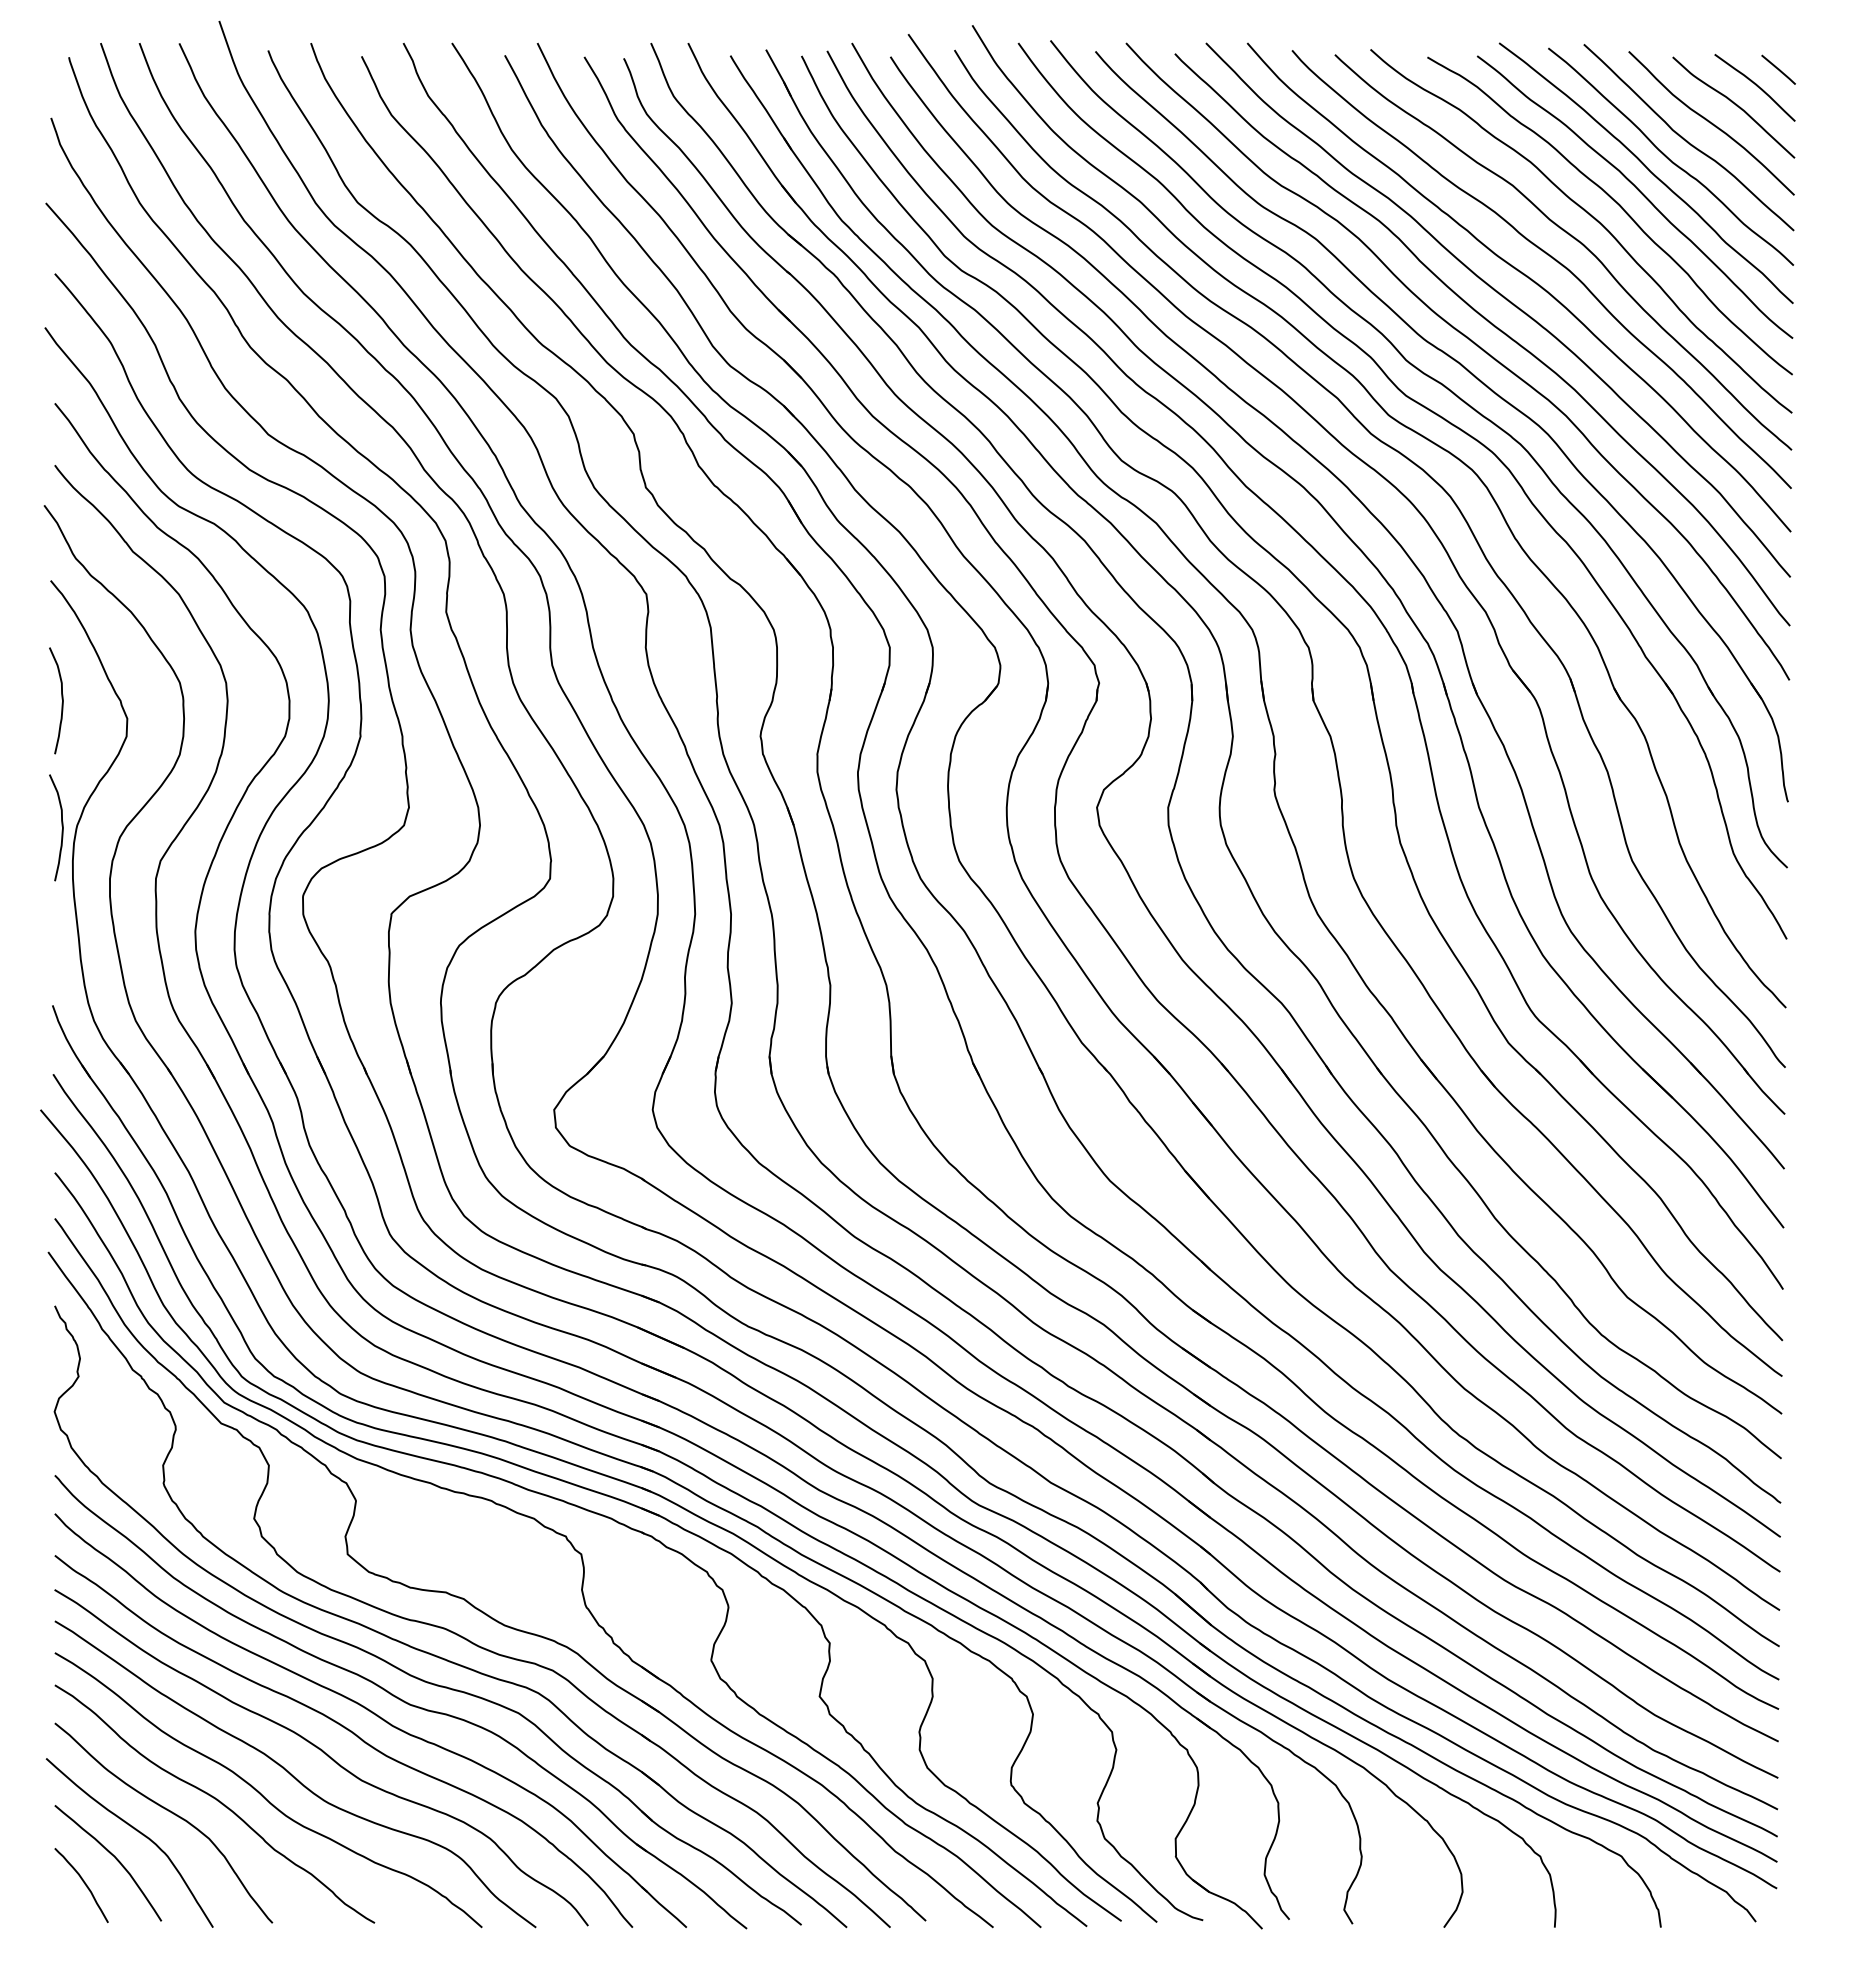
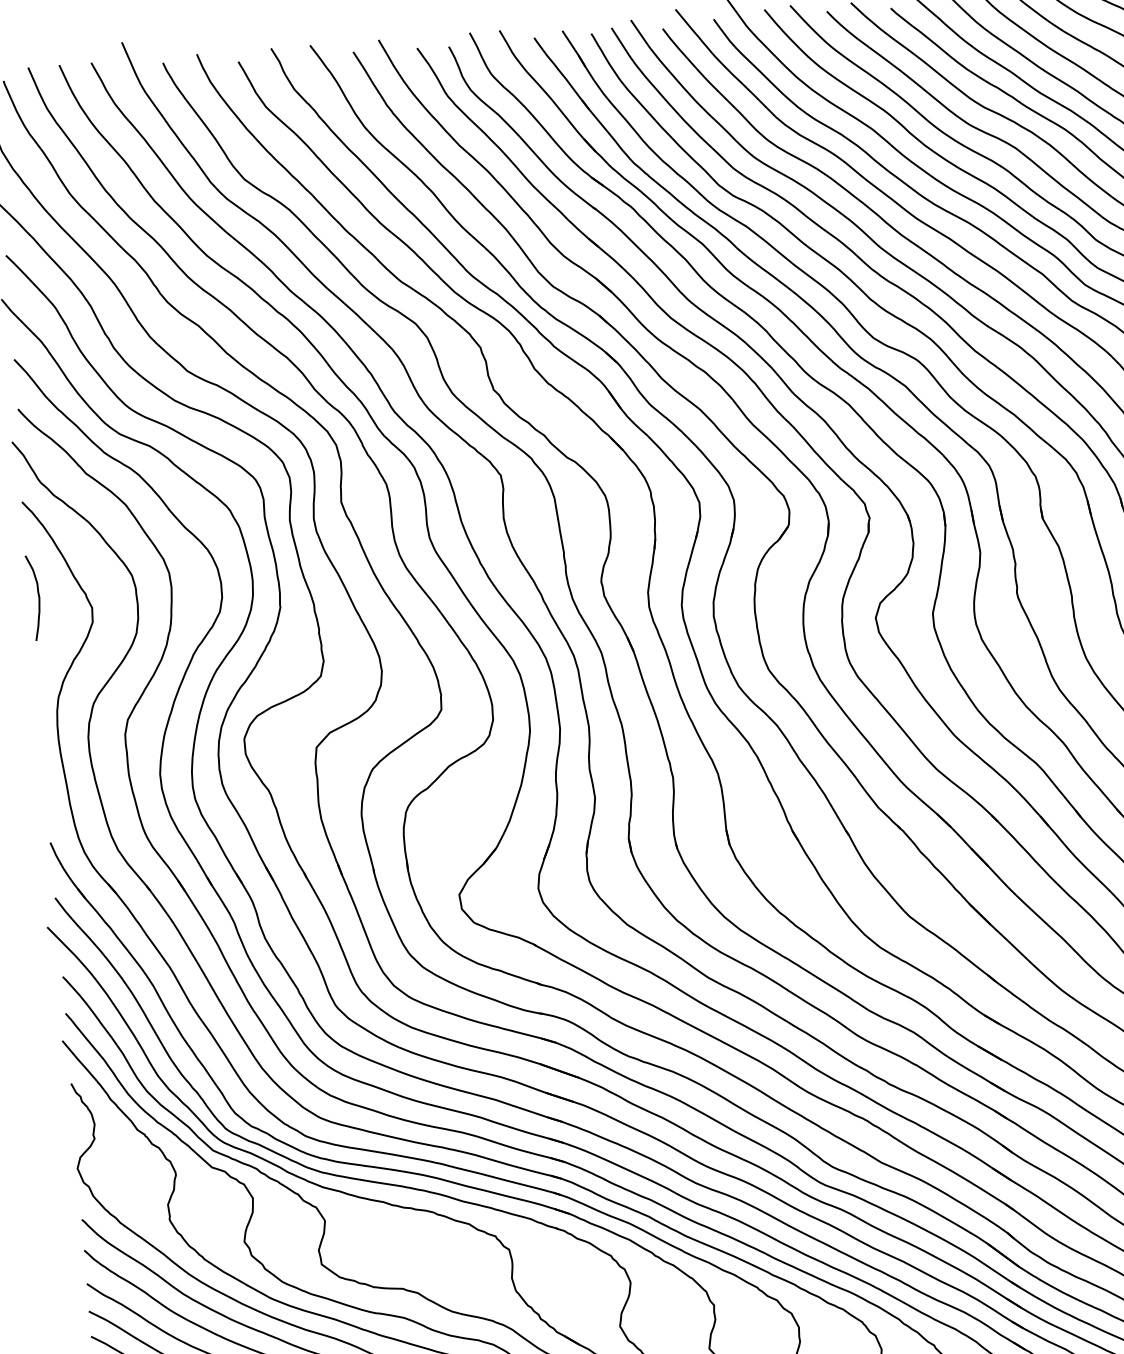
curve: (61, 826) -> (46, 698), removed

